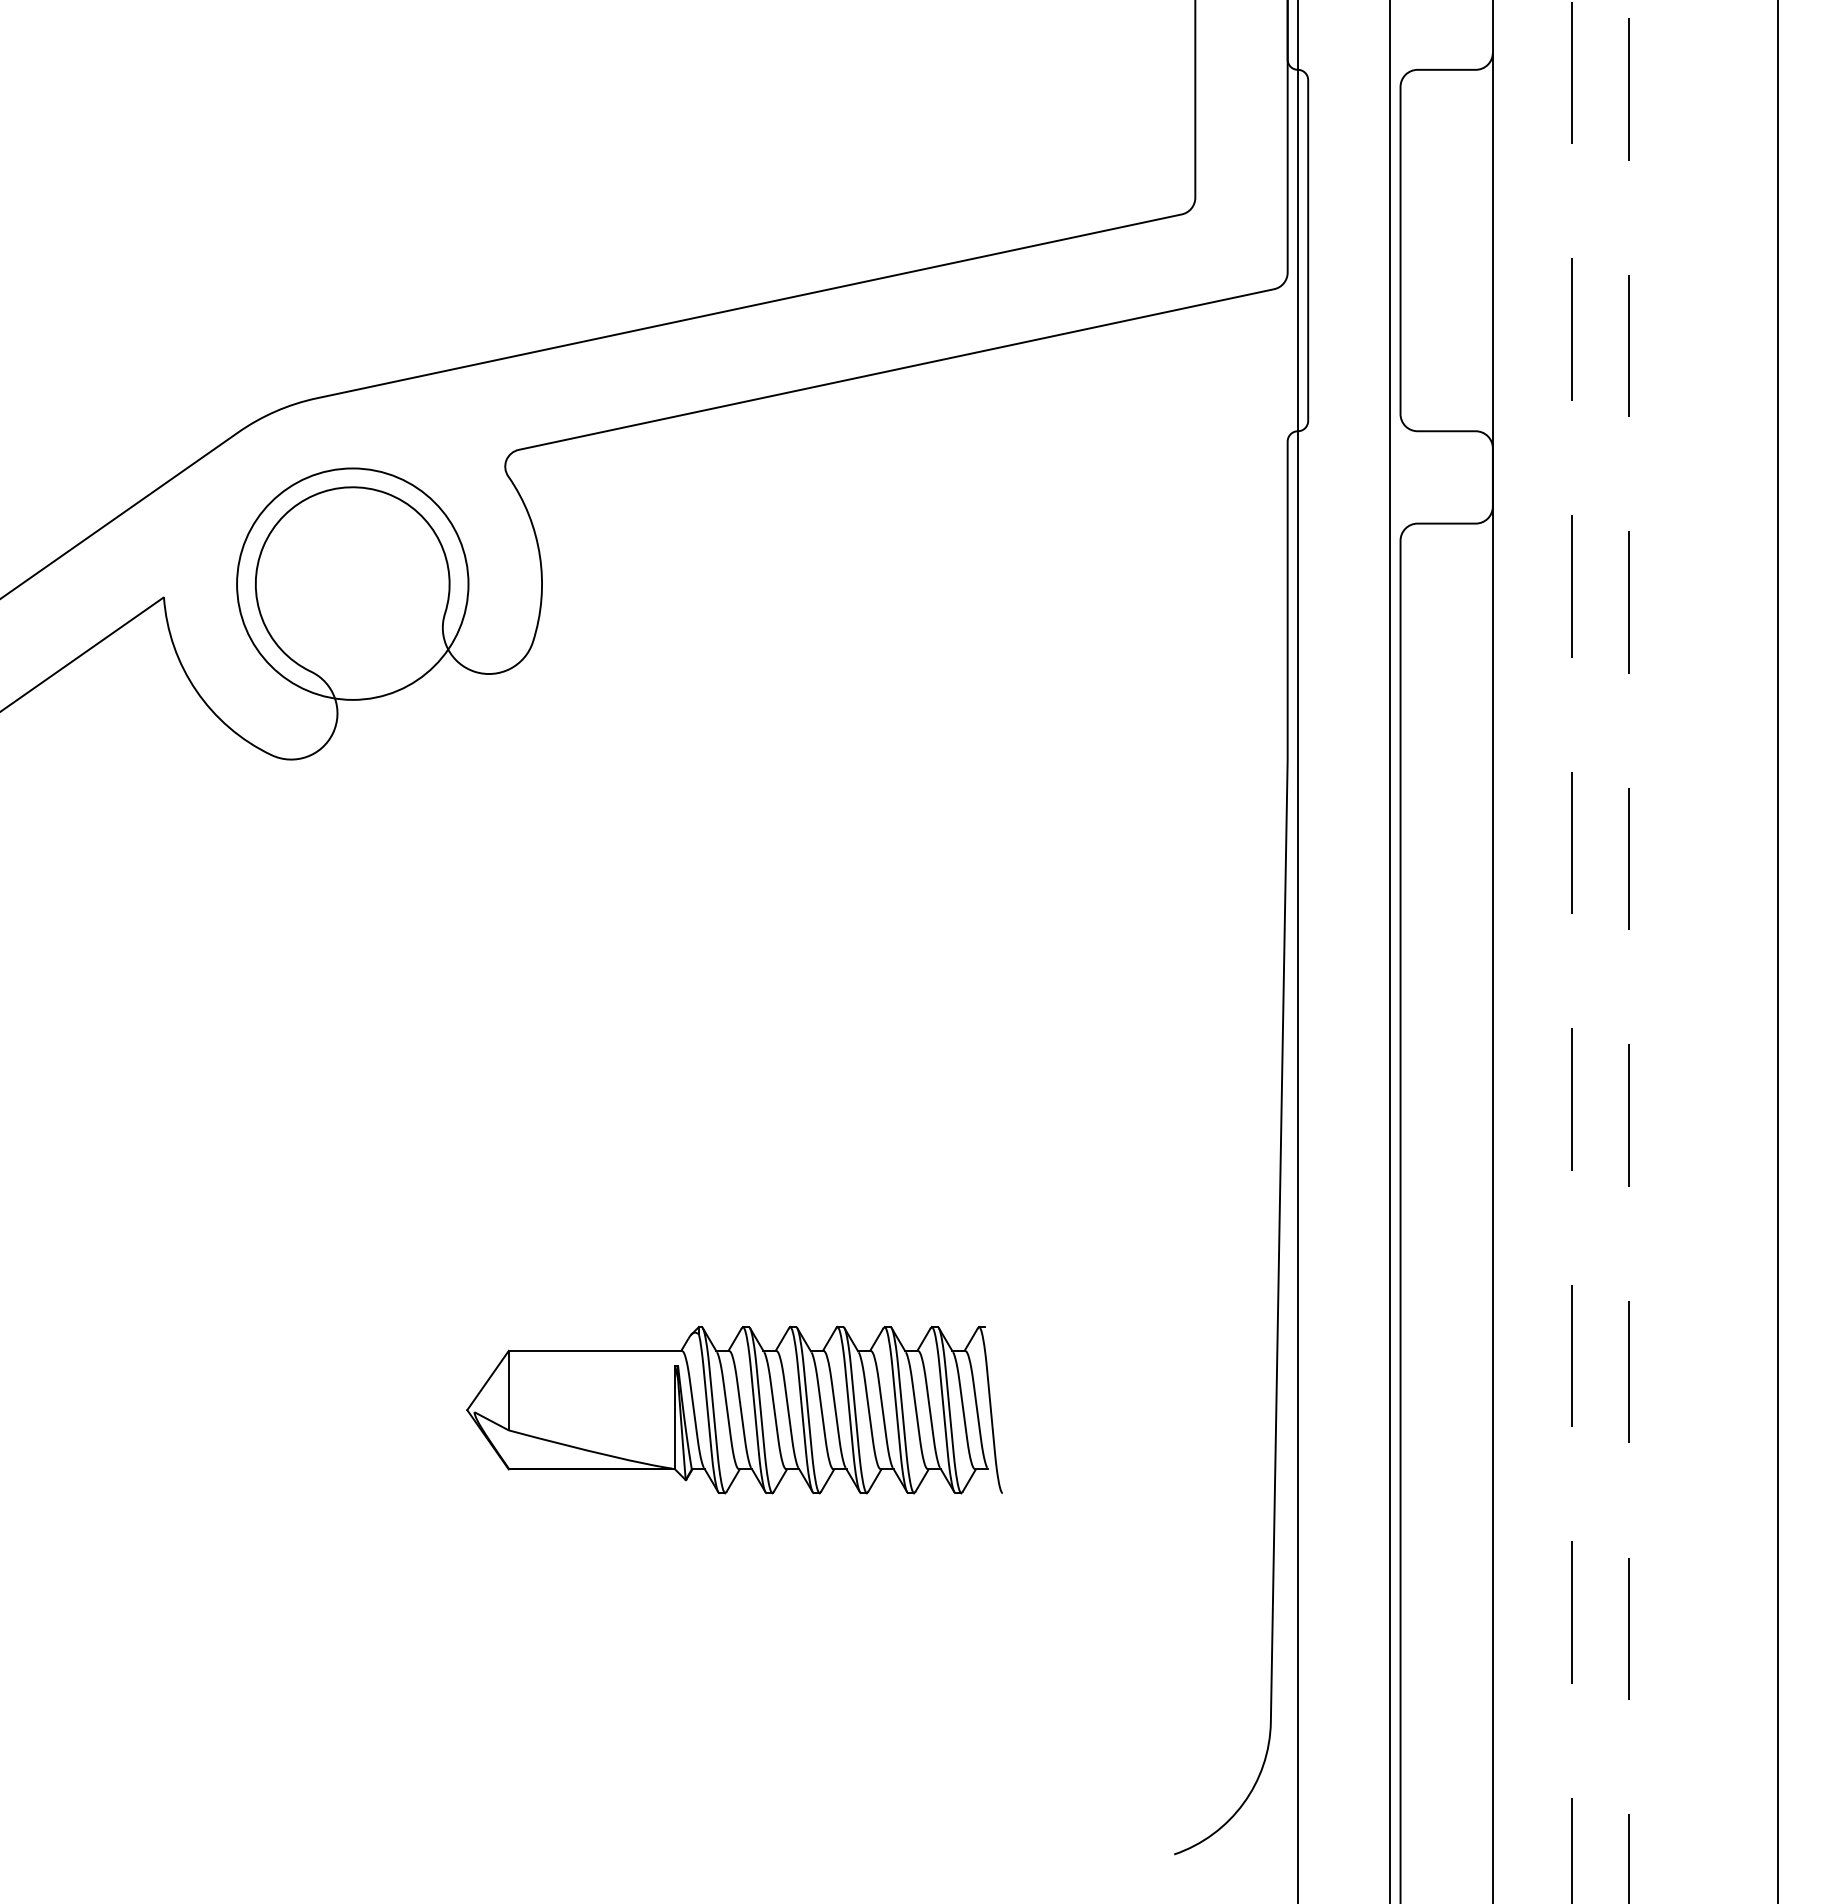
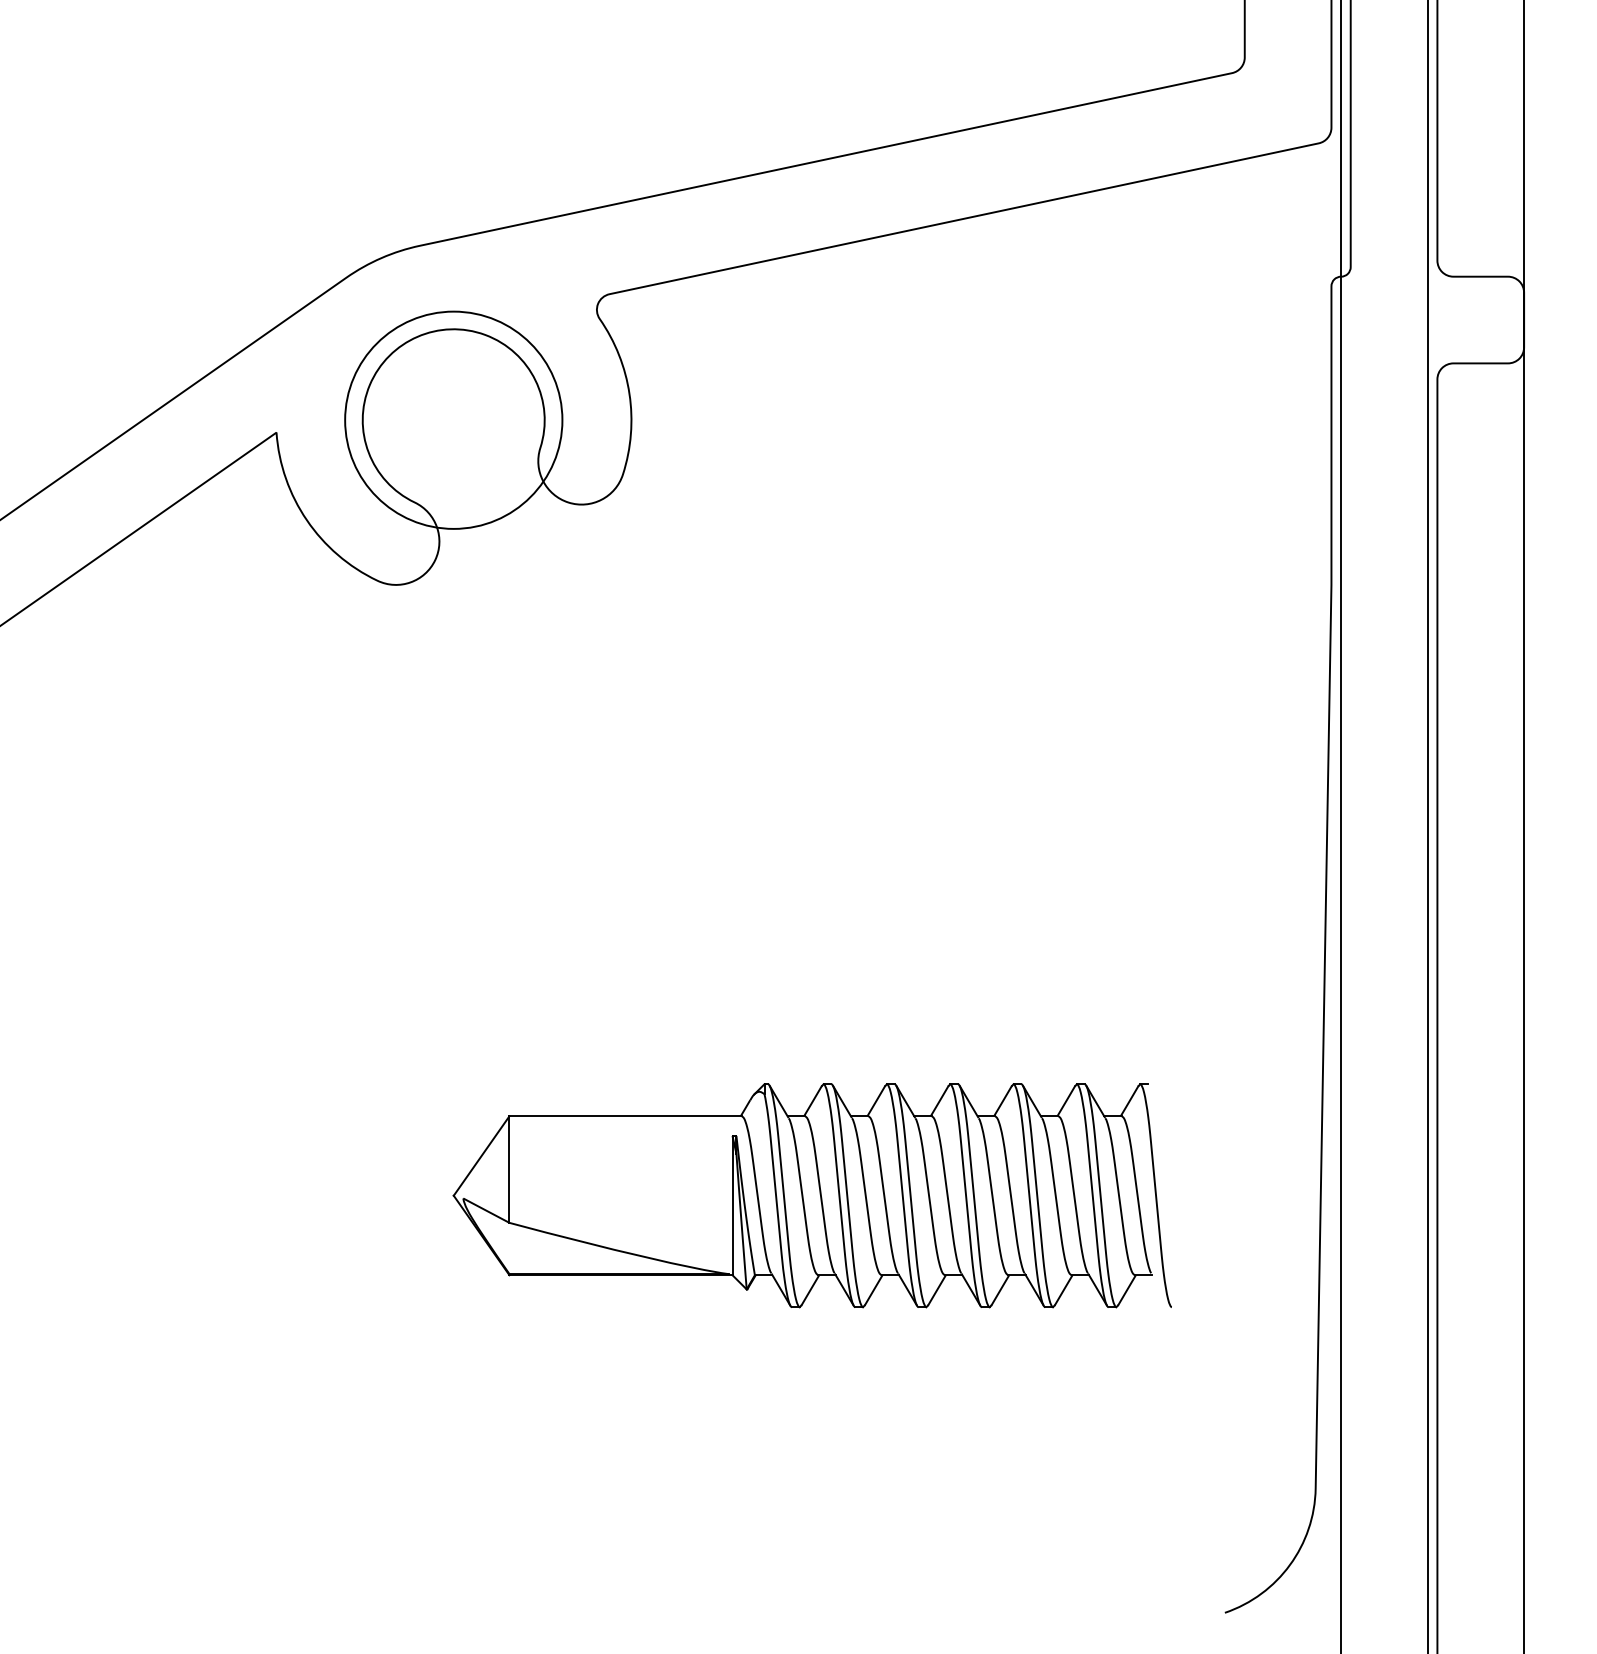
part: (734, 1409) -> (812, 1195), size x1.43

